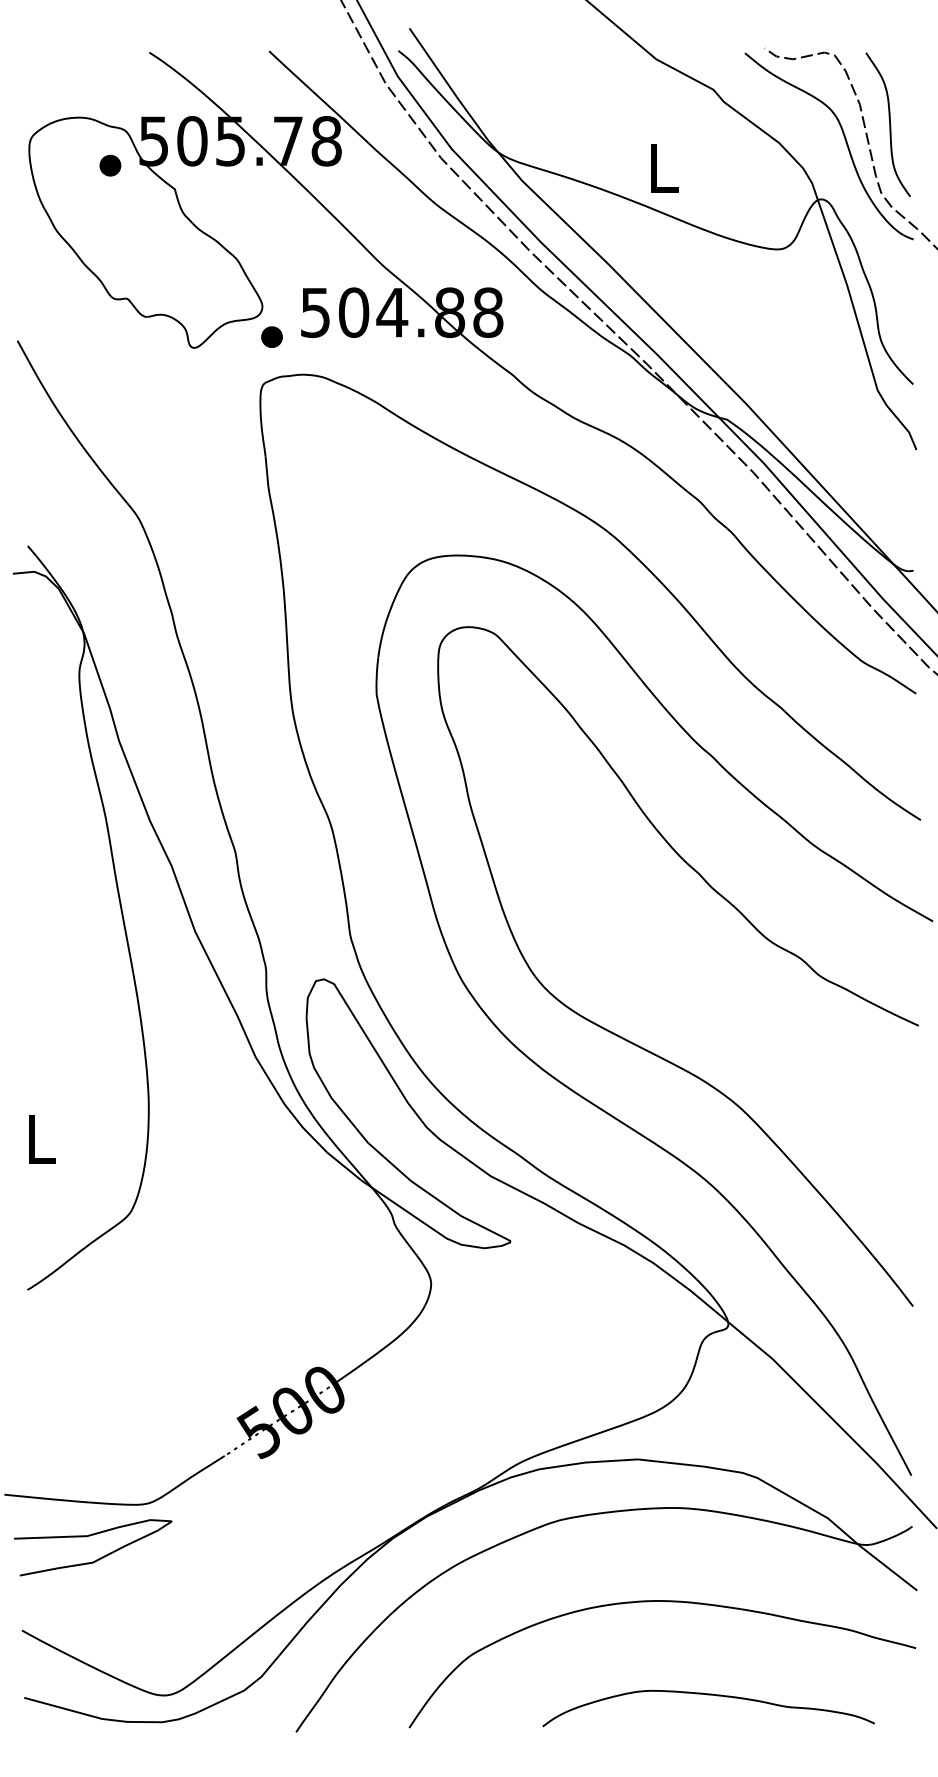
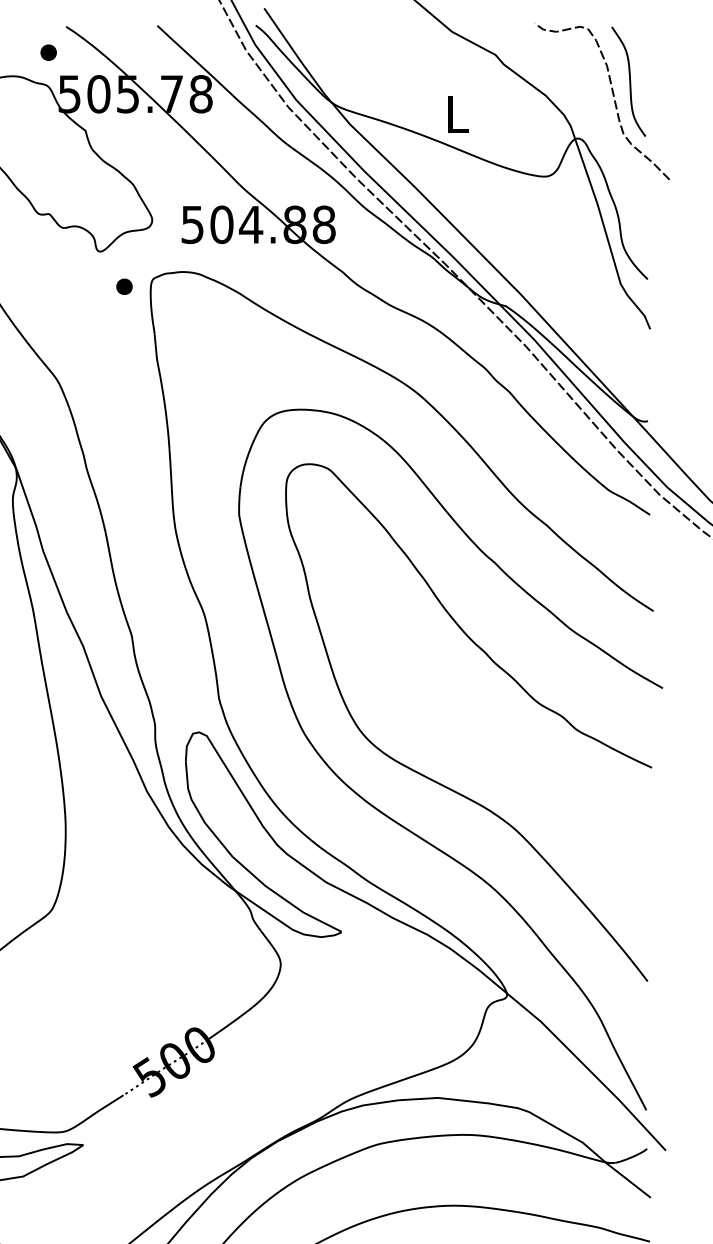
part: (844, 139) -> (595, 92), removed
part: (110, 165) -> (48, 52), moved
part: (271, 336) -> (124, 286), moved

